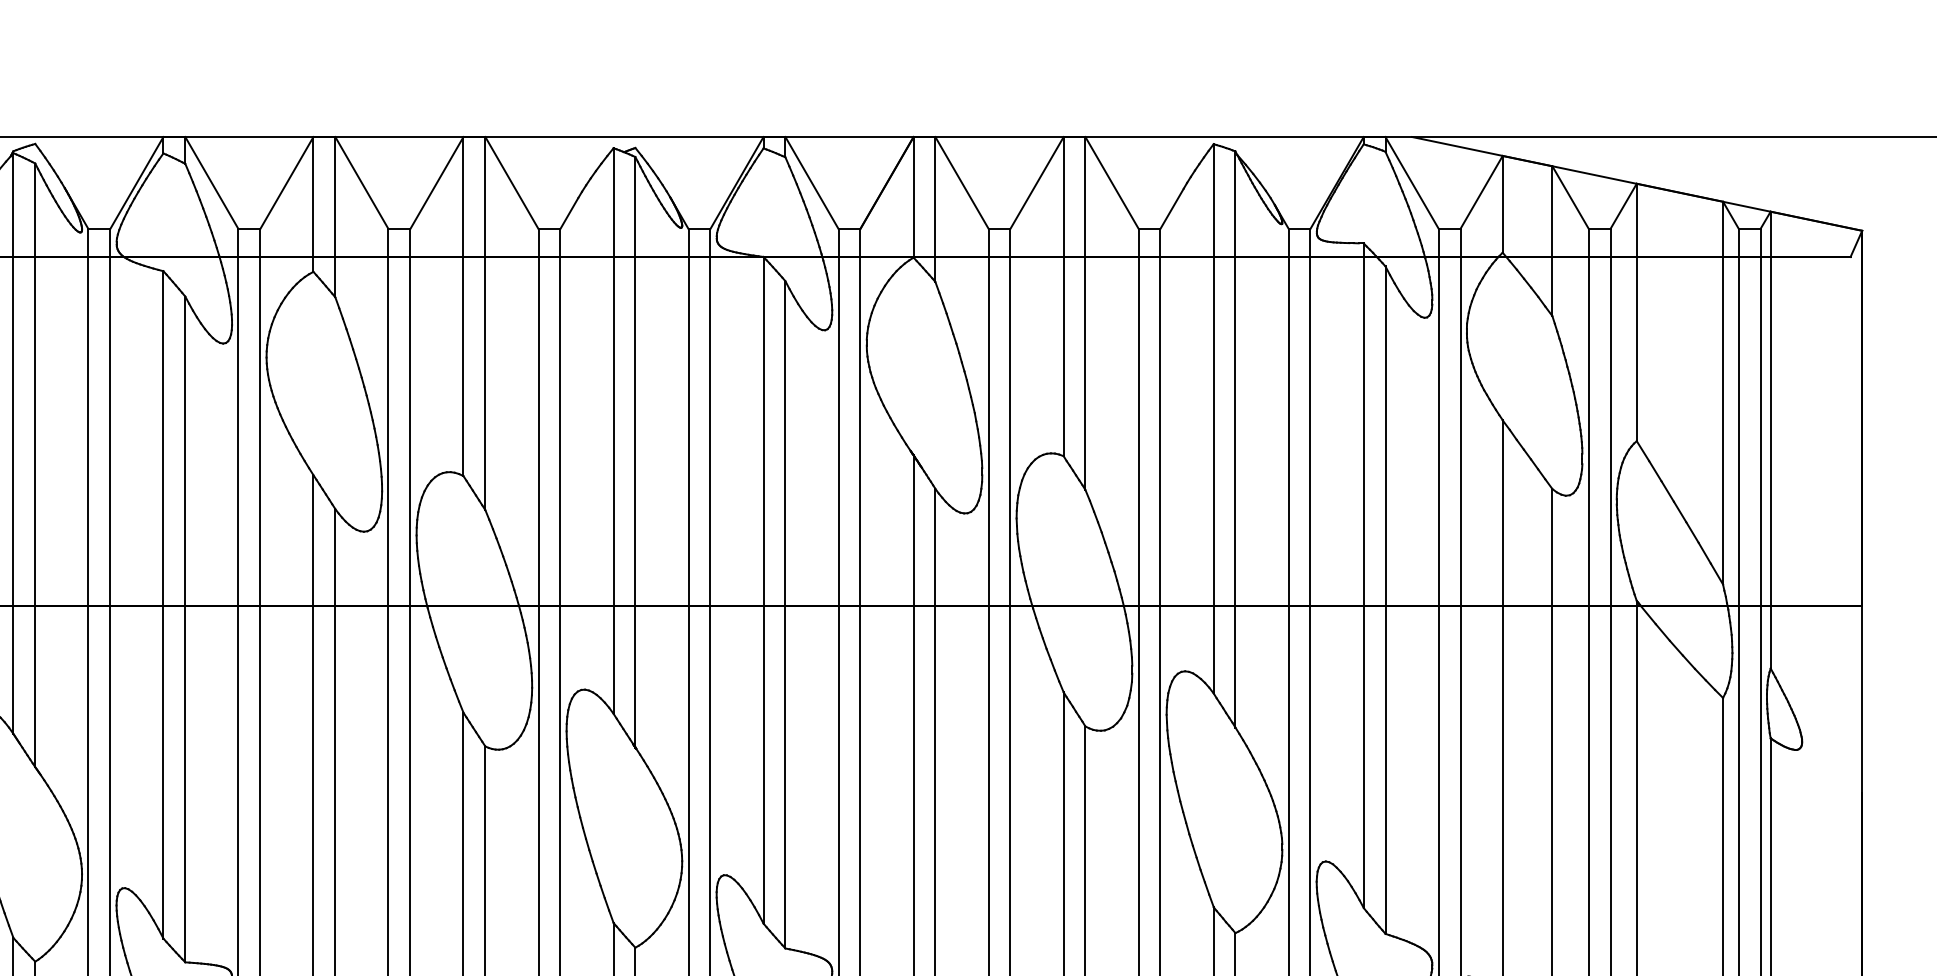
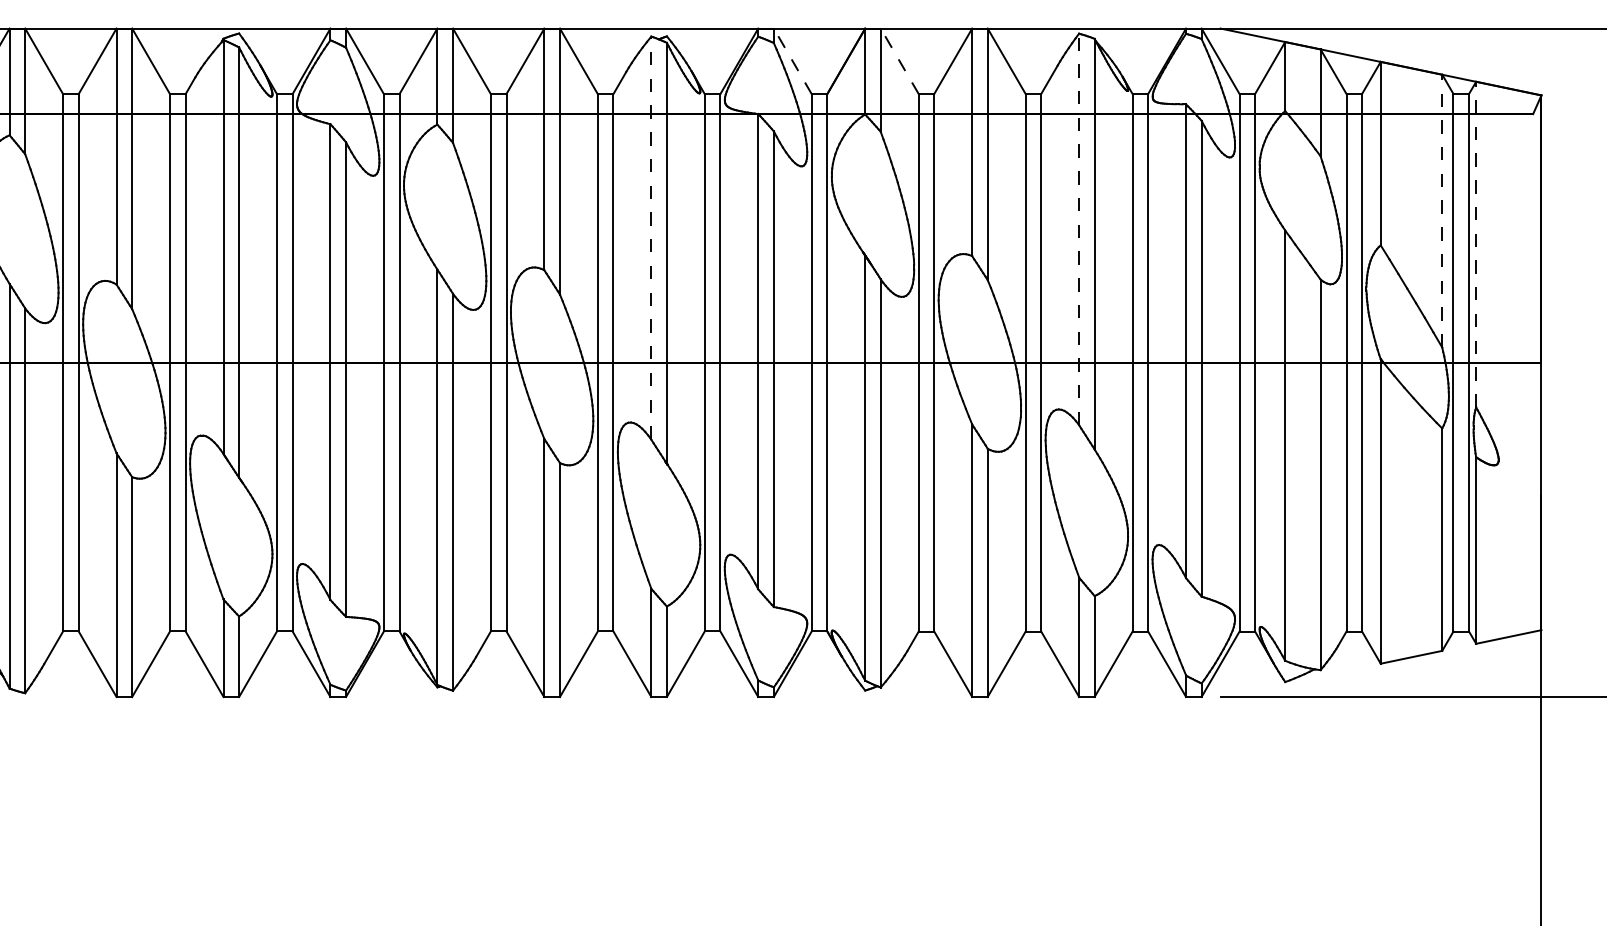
line: (811, 183) -> (792, 61), solid -> dashed
line: (961, 183) -> (899, 61), solid -> dashed
line: (1723, 392) -> (1442, 210), solid -> dashed
line: (1214, 418) -> (1079, 229), solid -> dashed
line: (613, 431) -> (651, 238), solid -> dashed
line: (1771, 439) -> (1476, 244), solid -> dashed

